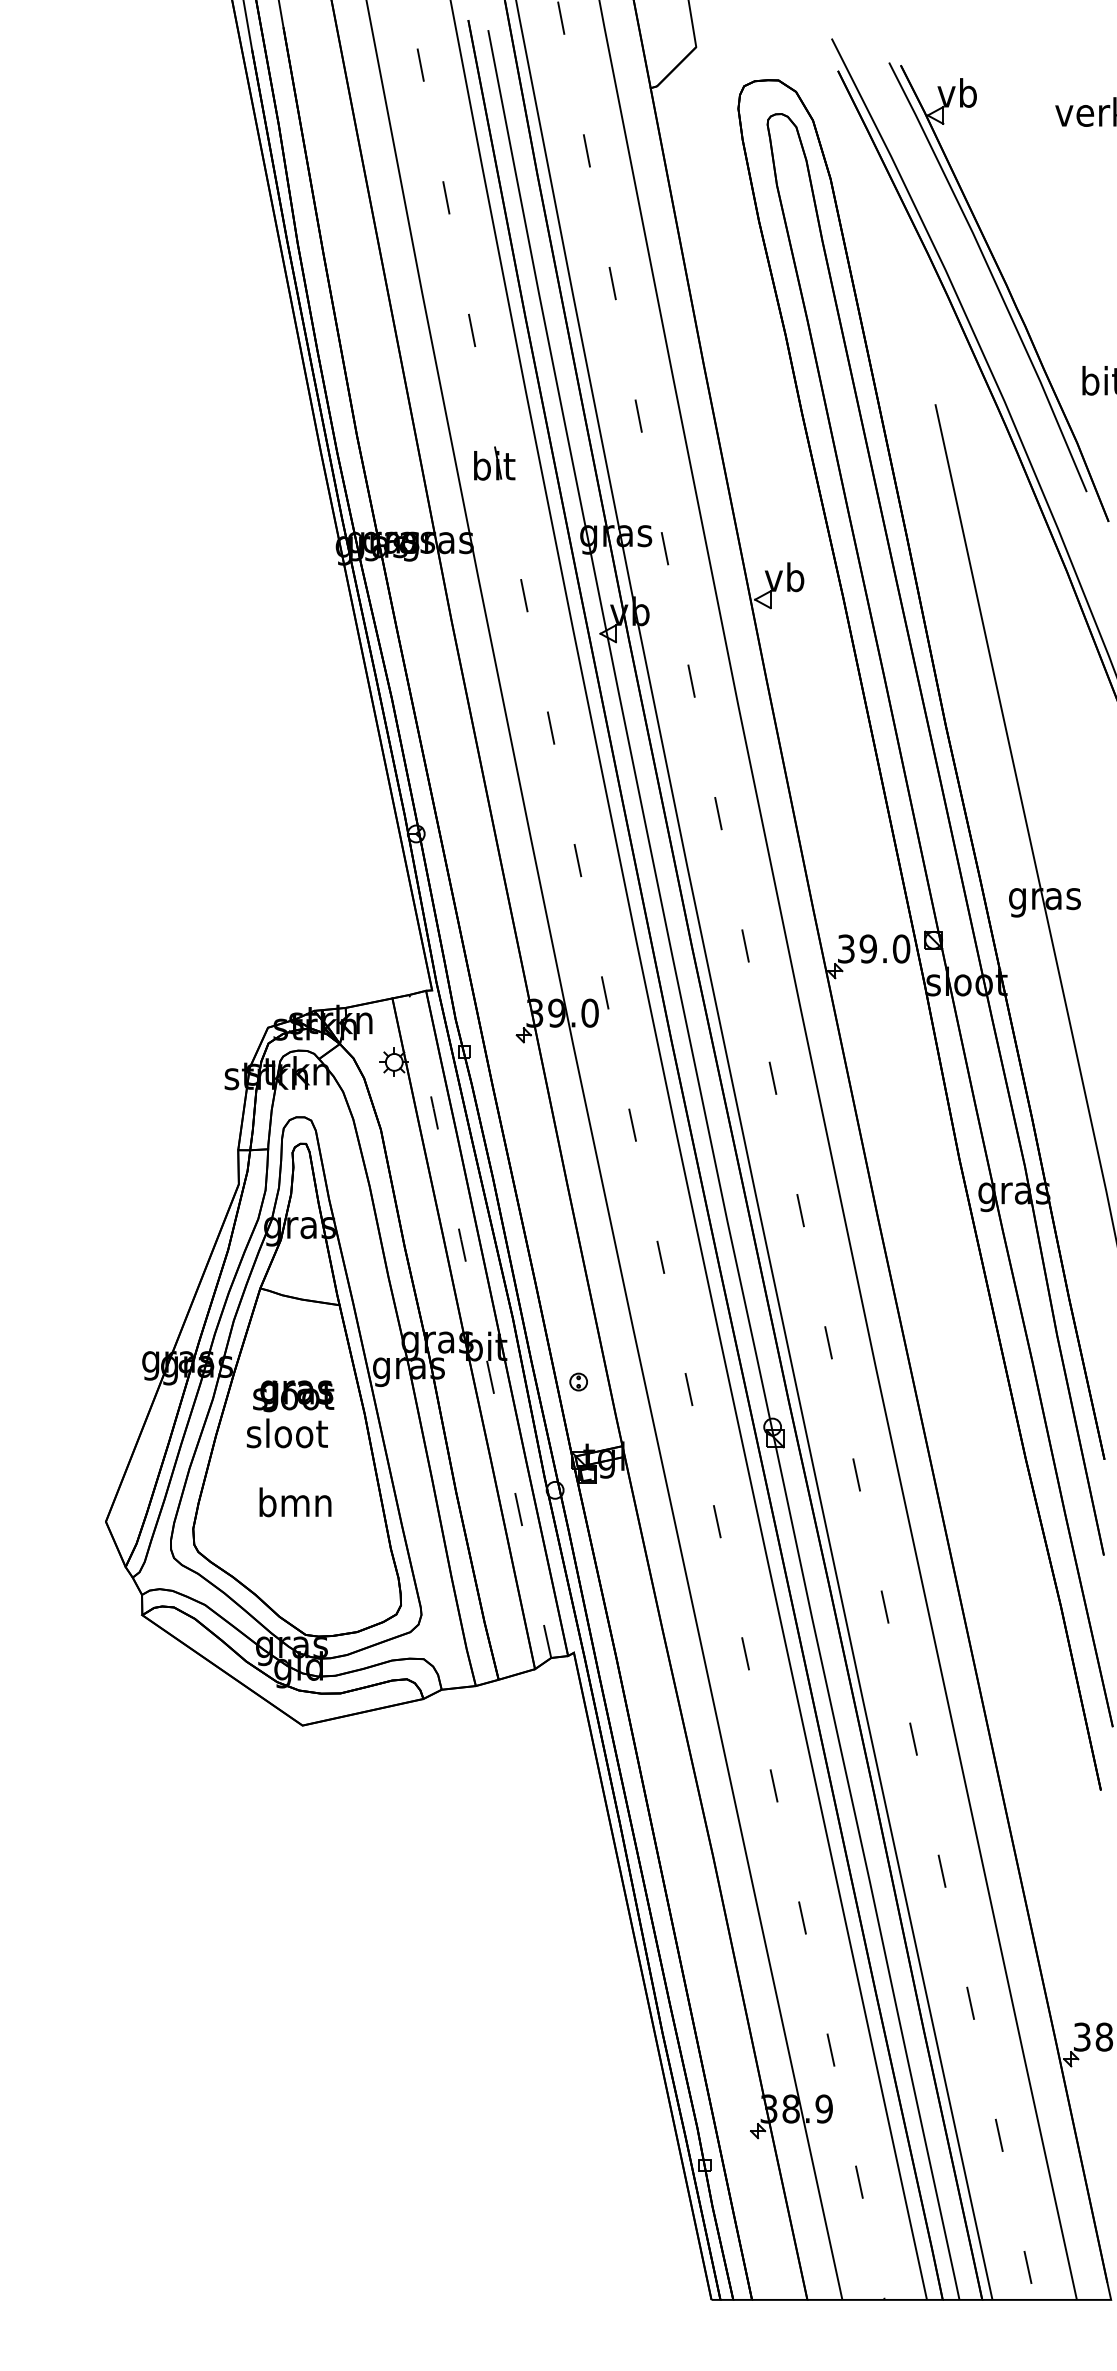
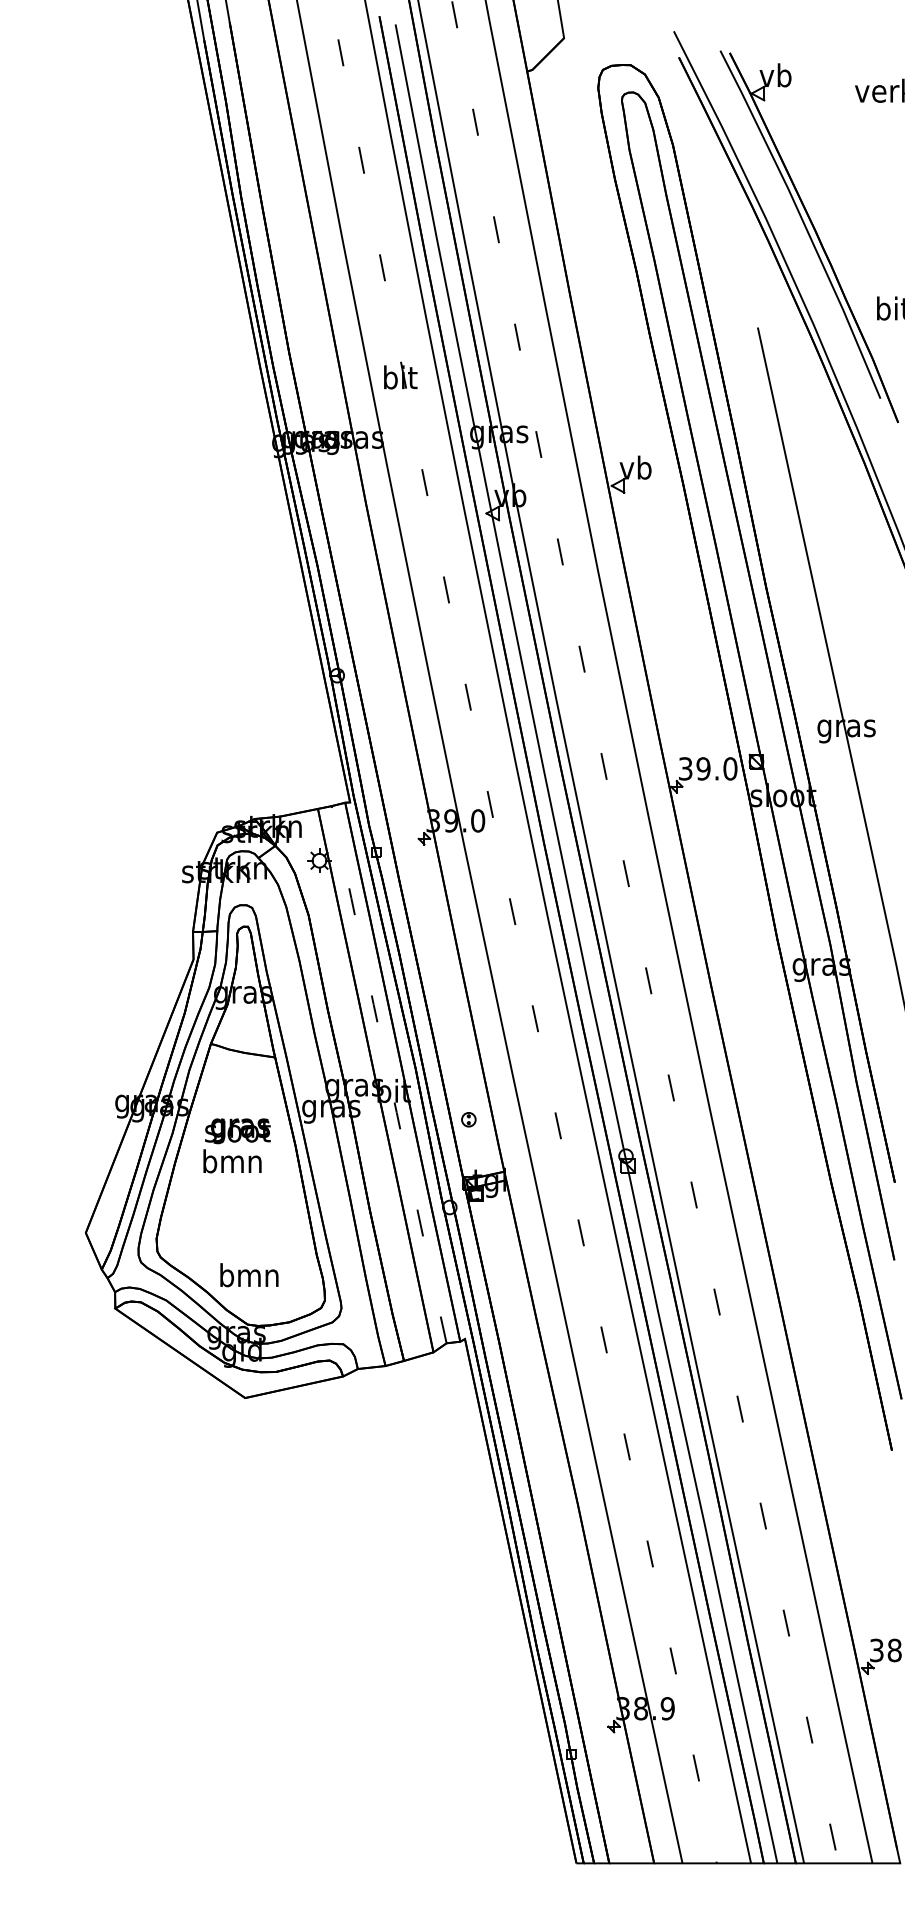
text: (286, 1433) -> (232, 1161), sloot -> bmn
text: (295, 1502) -> (249, 1275), moved

